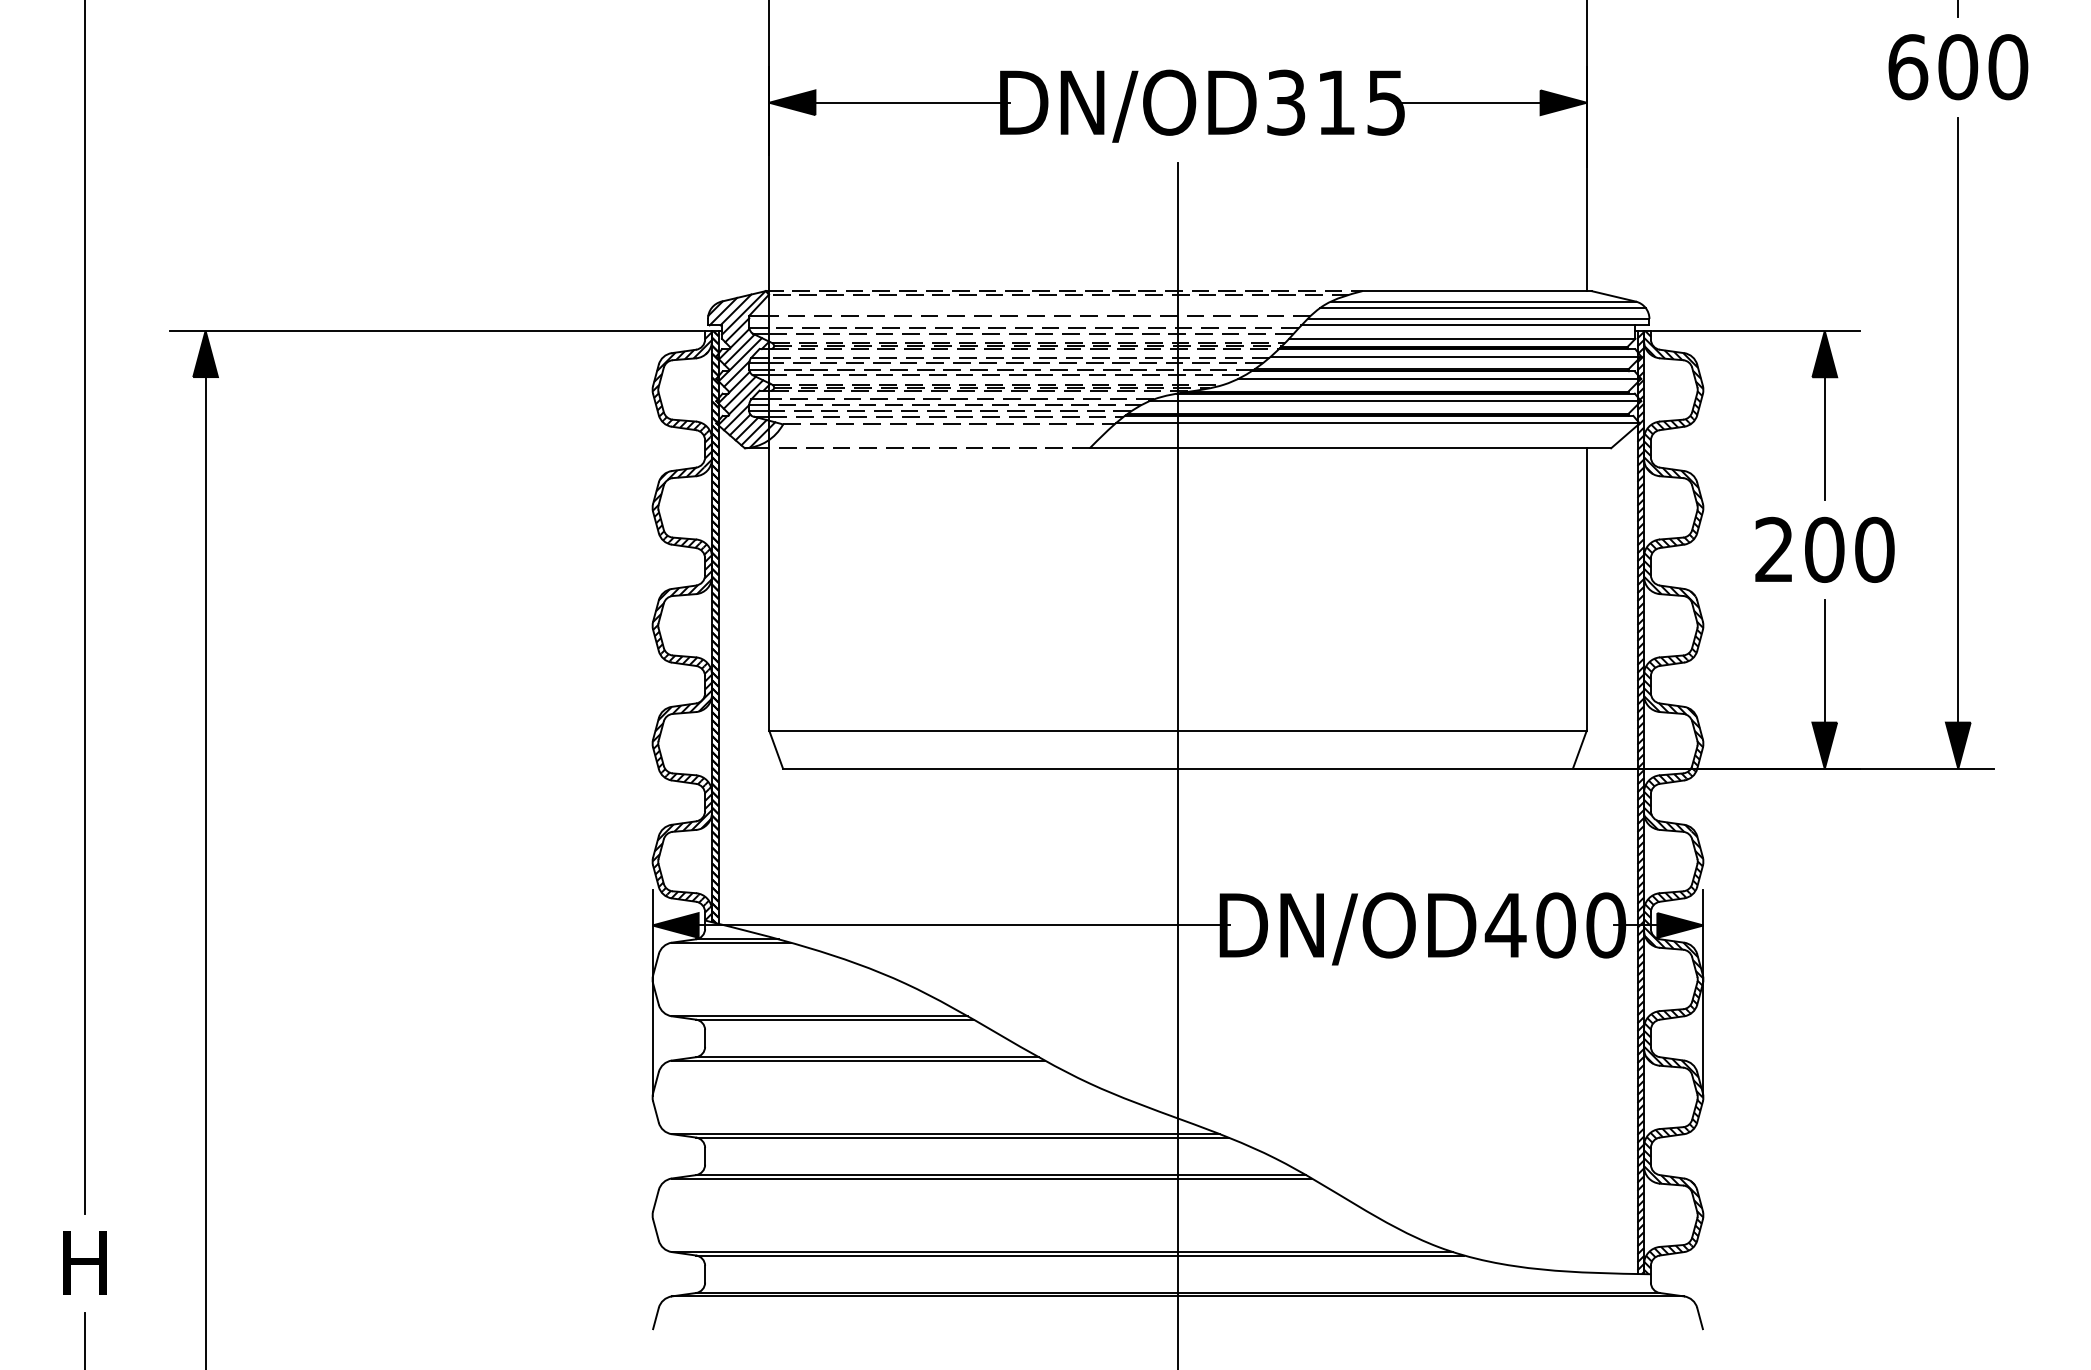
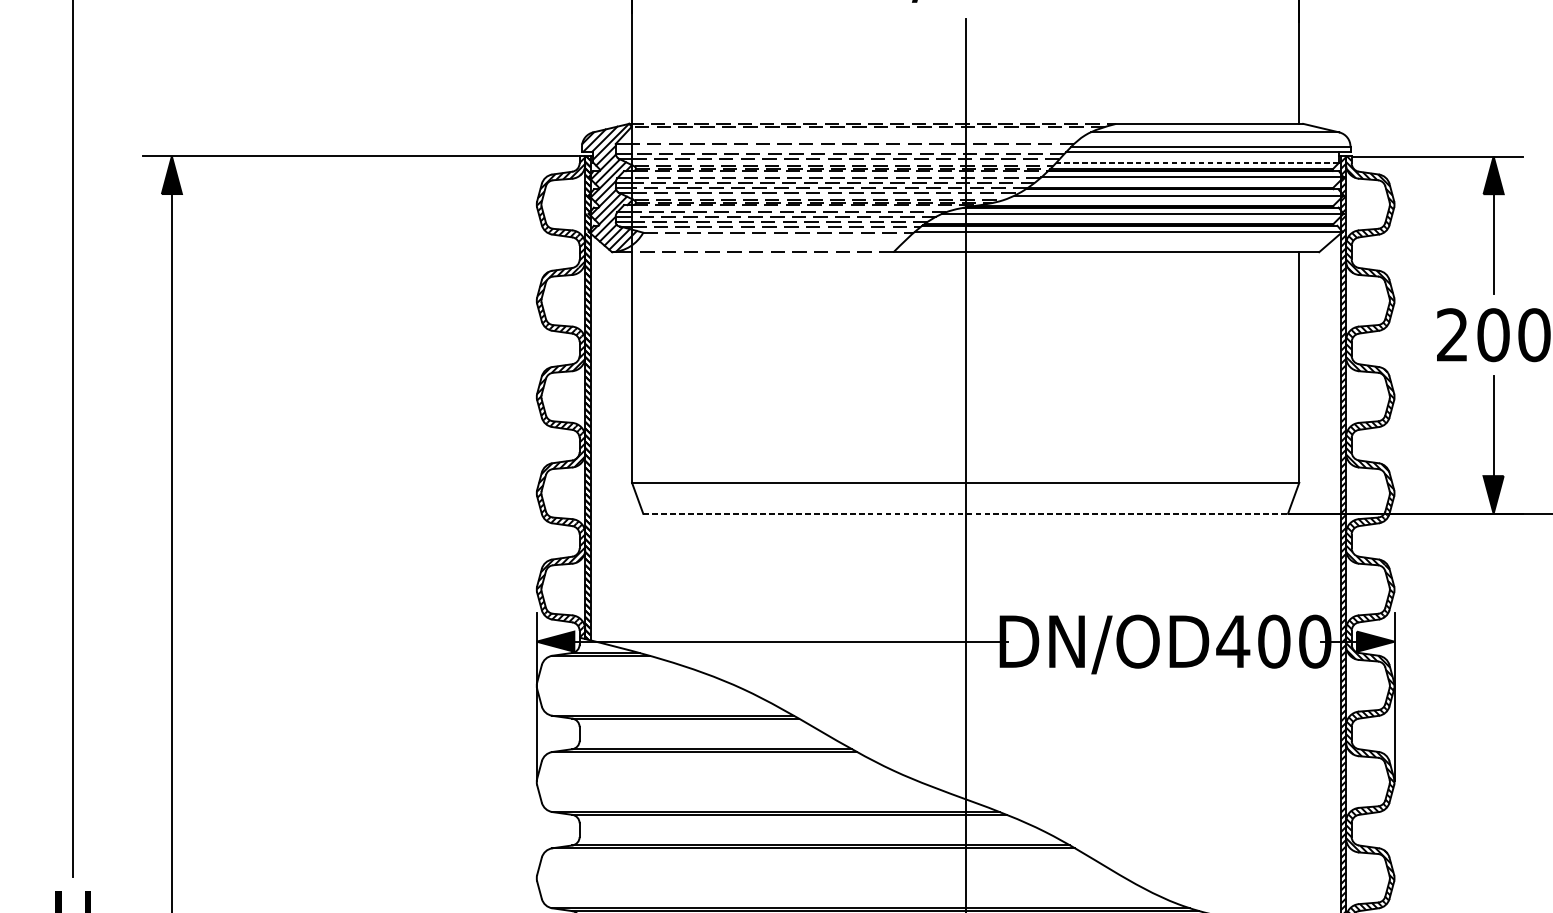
line: (1482, 307) -> (1214, 137), removed
line: (1461, 338) -> (1197, 162), solid -> dashed
line: (1178, 768) -> (966, 513), solid -> dashed

